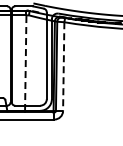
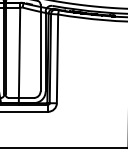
line: (25, 63) -> (19, 55), dashed -> solid
line: (63, 67) -> (57, 59), dashed -> solid

